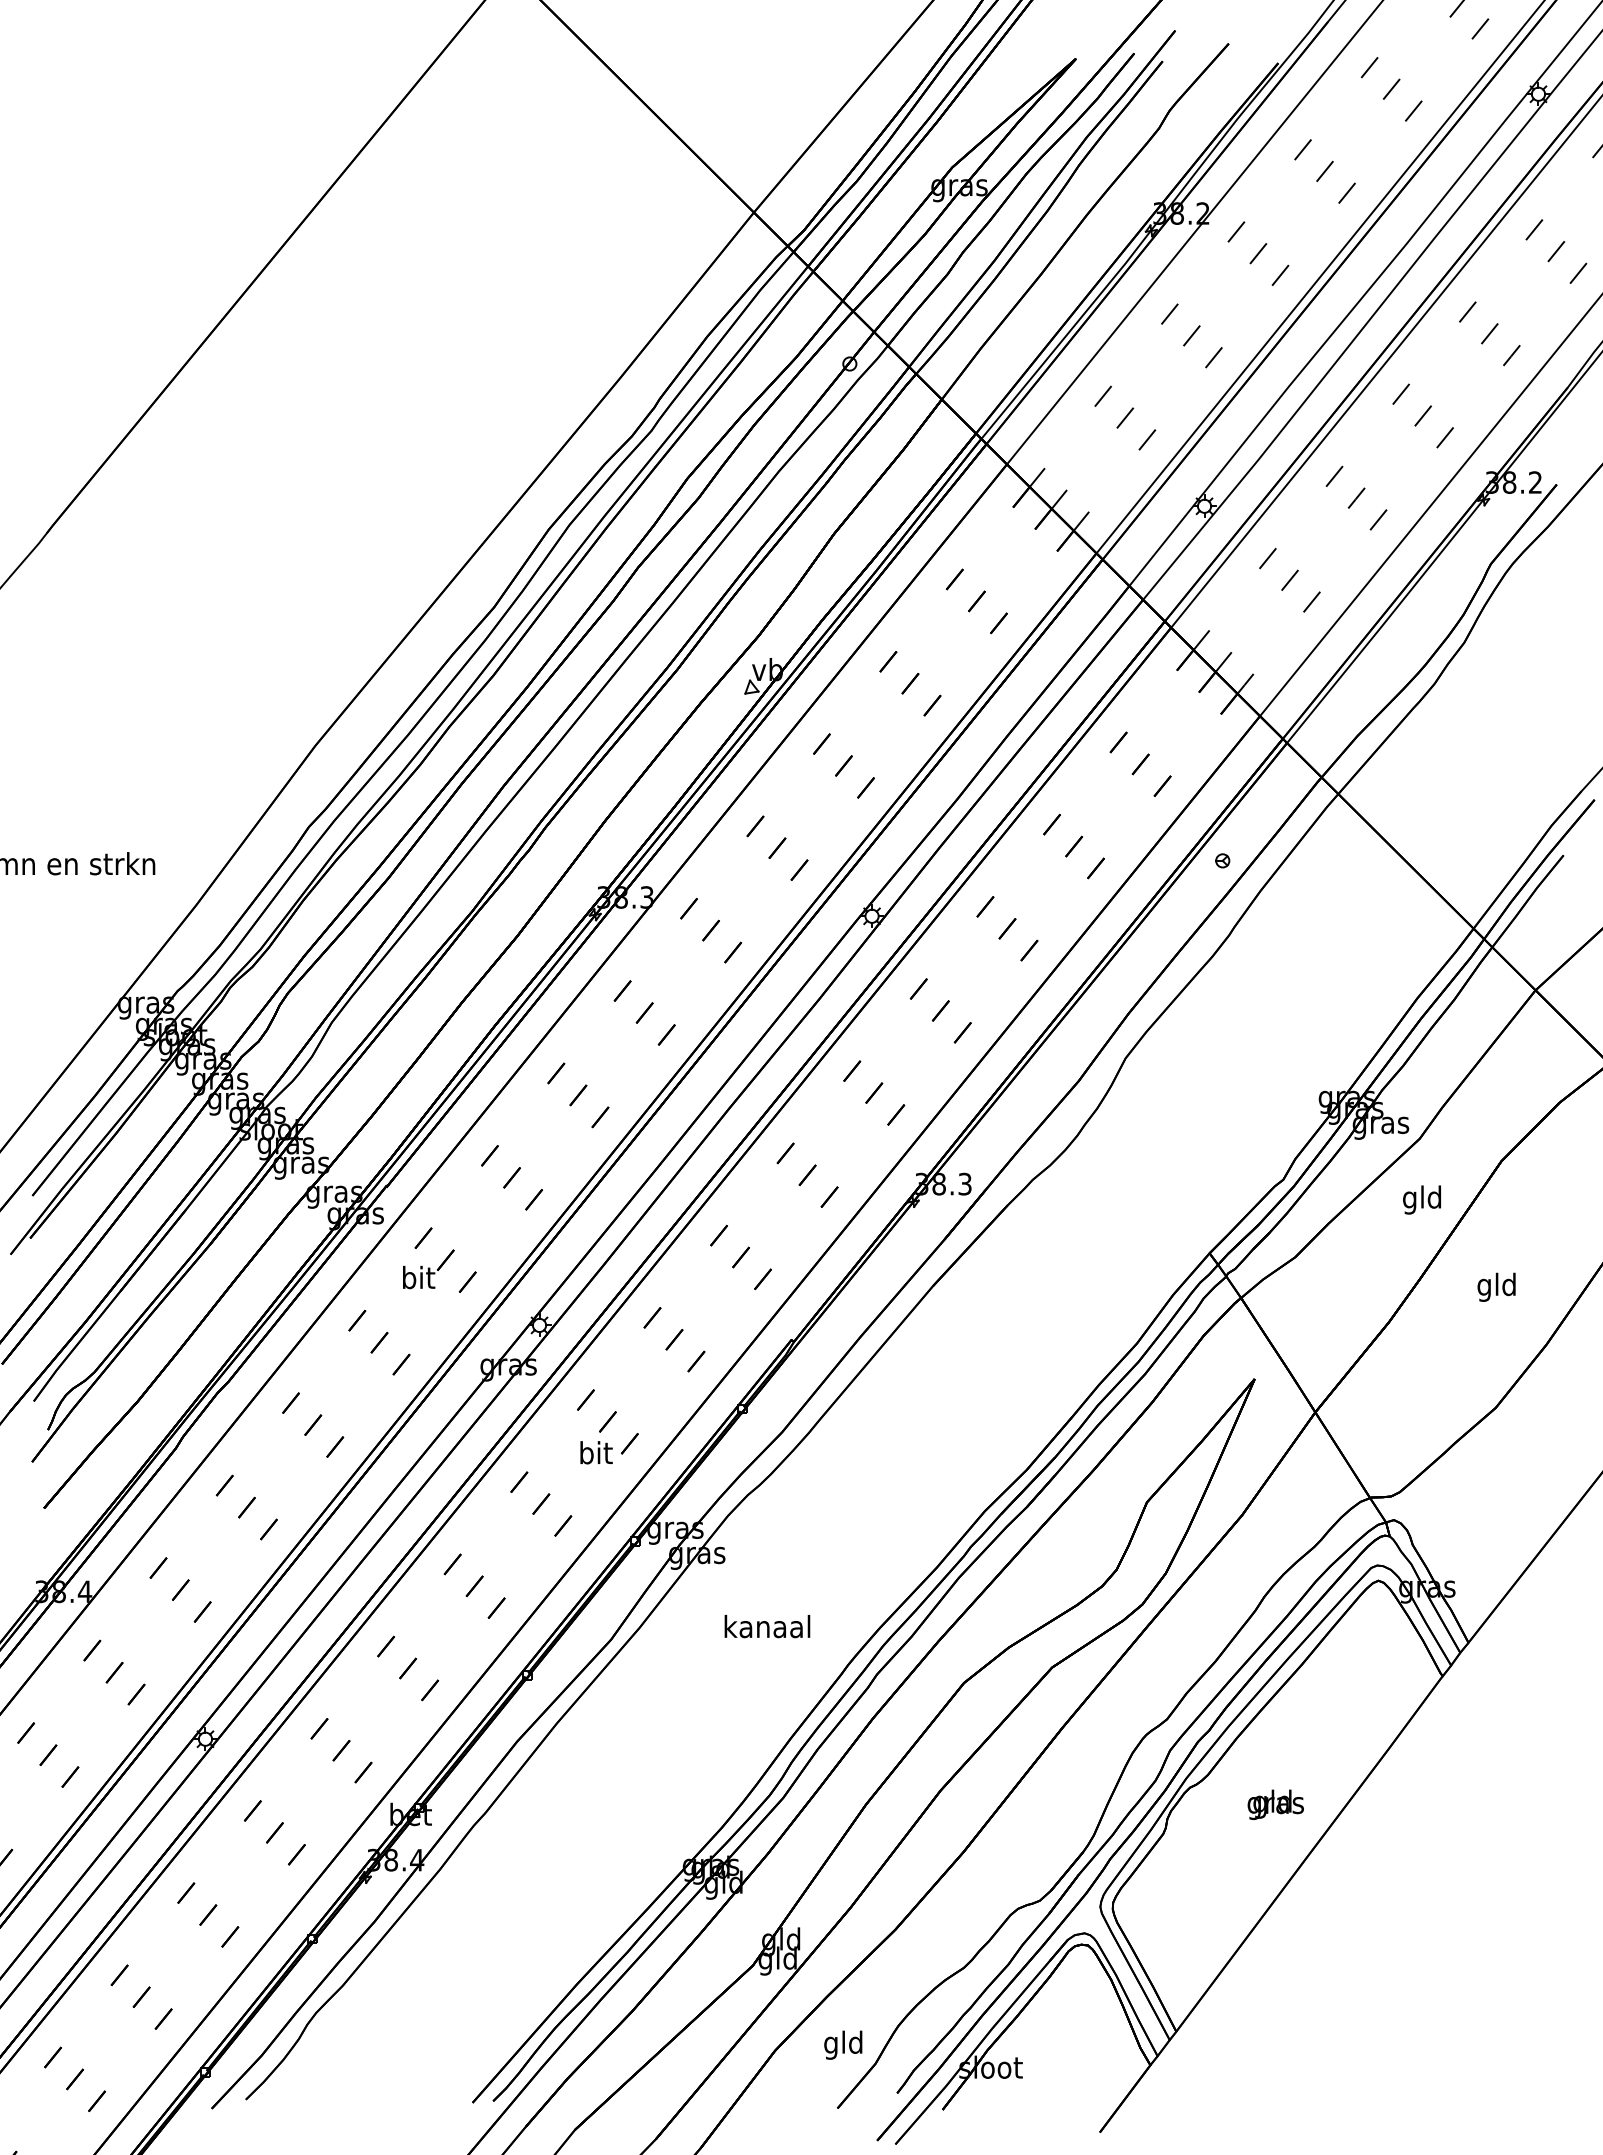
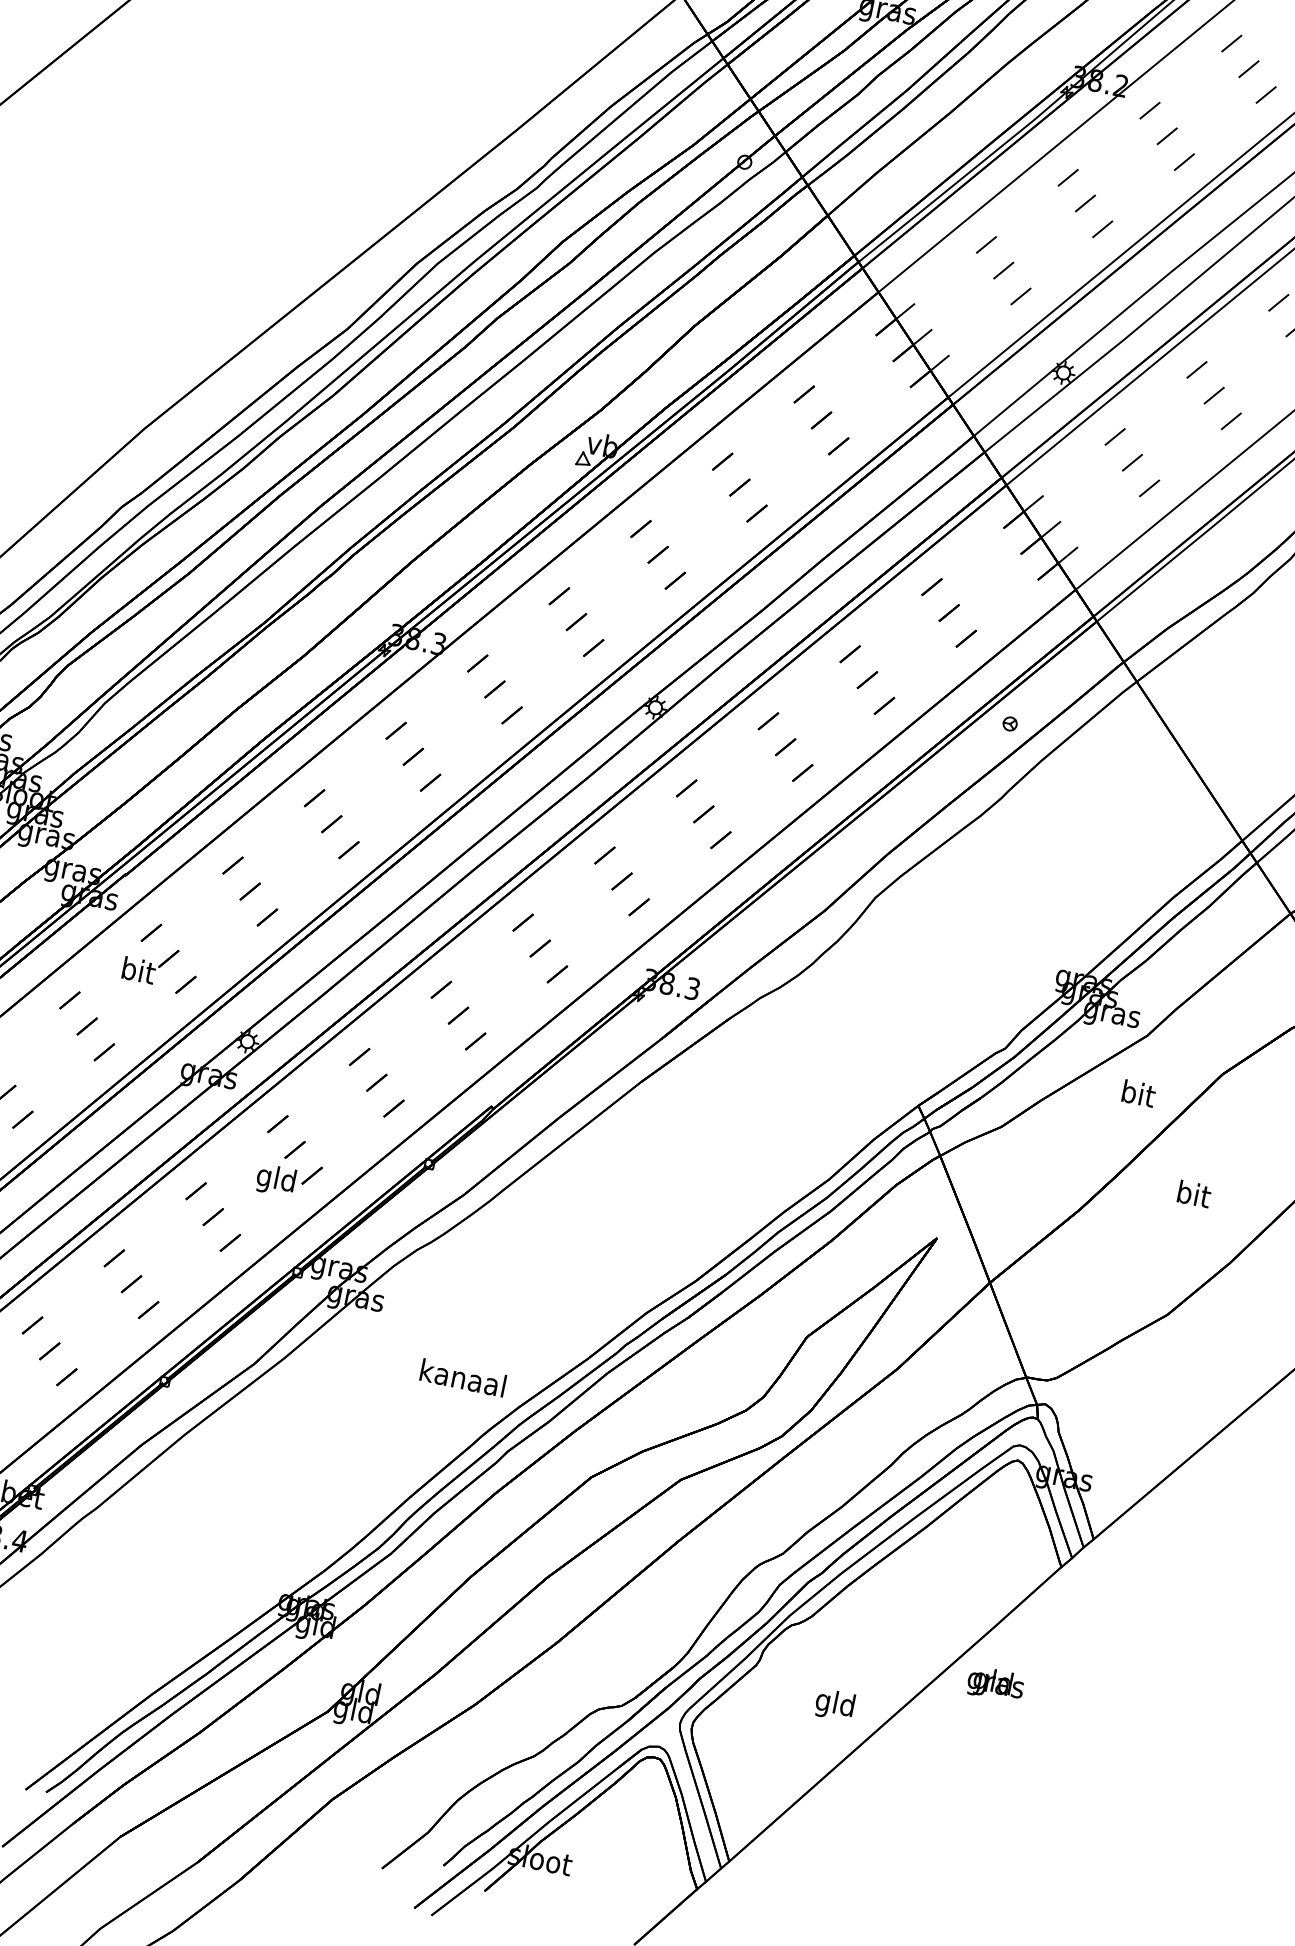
text: (1421, 1199) -> (1136, 1095), gld -> bit
text: (1496, 1286) -> (1192, 1195), gld -> bit
text: (595, 1455) -> (276, 1180), bit -> gld
text: (767, 1626) -> (463, 1377), moved
text: (1275, 1804) -> (995, 1684), moved
text: (843, 2044) -> (835, 1704), moved

